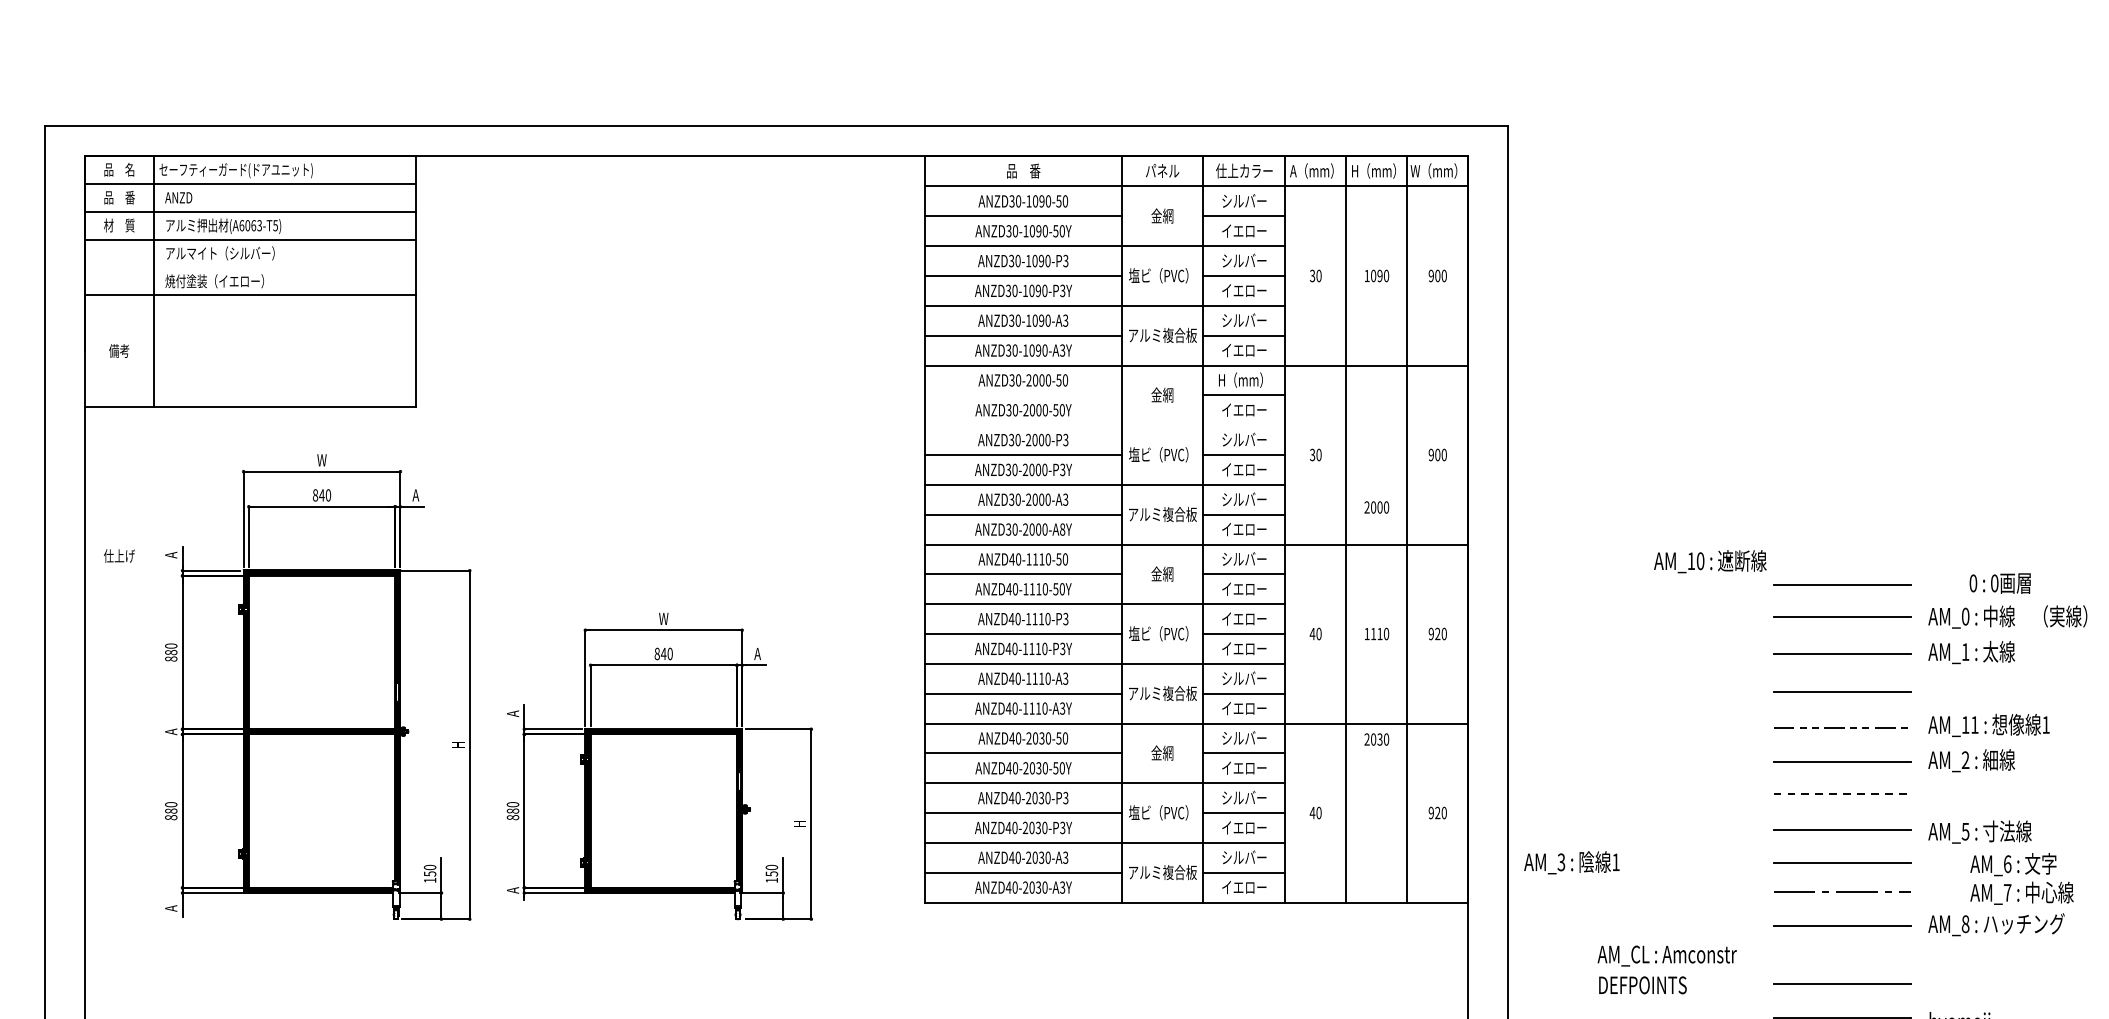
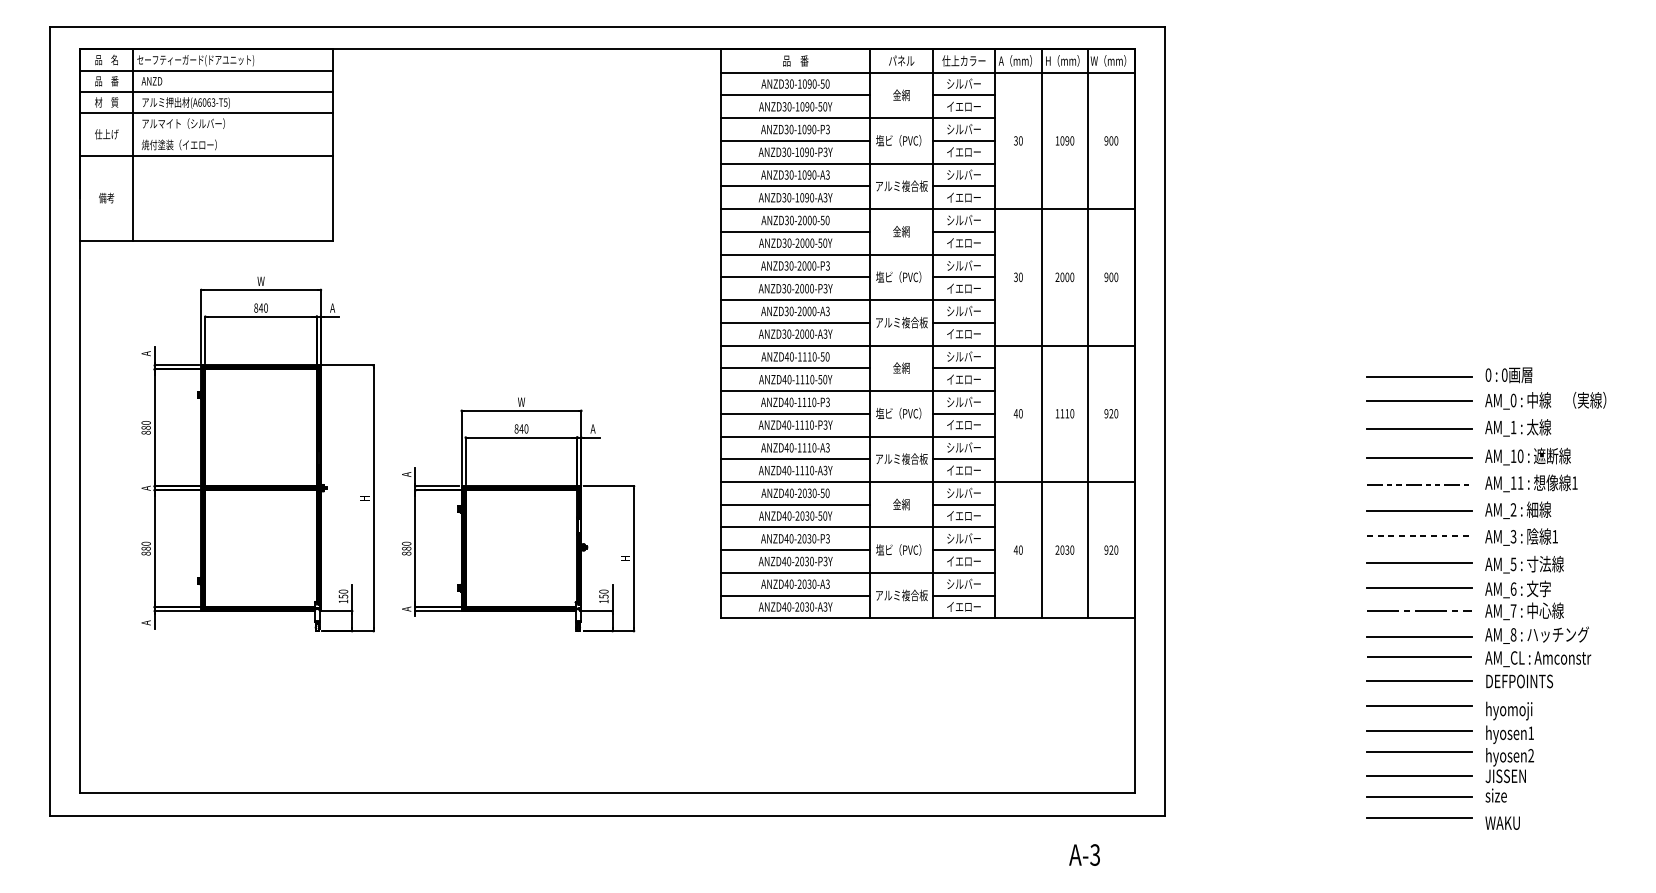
text: (1242, 380) -> (962, 220), H（mm） -> シルバー
line: (1023, 394) -> (795, 231), added
line: (1104, 425) -> (857, 254), added
text: (1376, 507) -> (1064, 277), moved
text: (1062, 528) -> (825, 333), ANZD30-2000-A8Y -> ANZD30-2000-A3Y
text: (119, 556) -> (106, 134), moved
text: (1709, 561) -> (1527, 456), moved
text: (1999, 583) -> (1508, 375), moved
text: (1238, 617) -> (959, 401), イエロー -> シルバー
text: (1376, 738) -> (1064, 549), moved
text: (1571, 862) -> (1521, 536), moved
text: (2021, 879) -> (1524, 600), moved
line: (1842, 952) -> (1419, 656), added
text: (1667, 969) -> (1538, 669), moved

